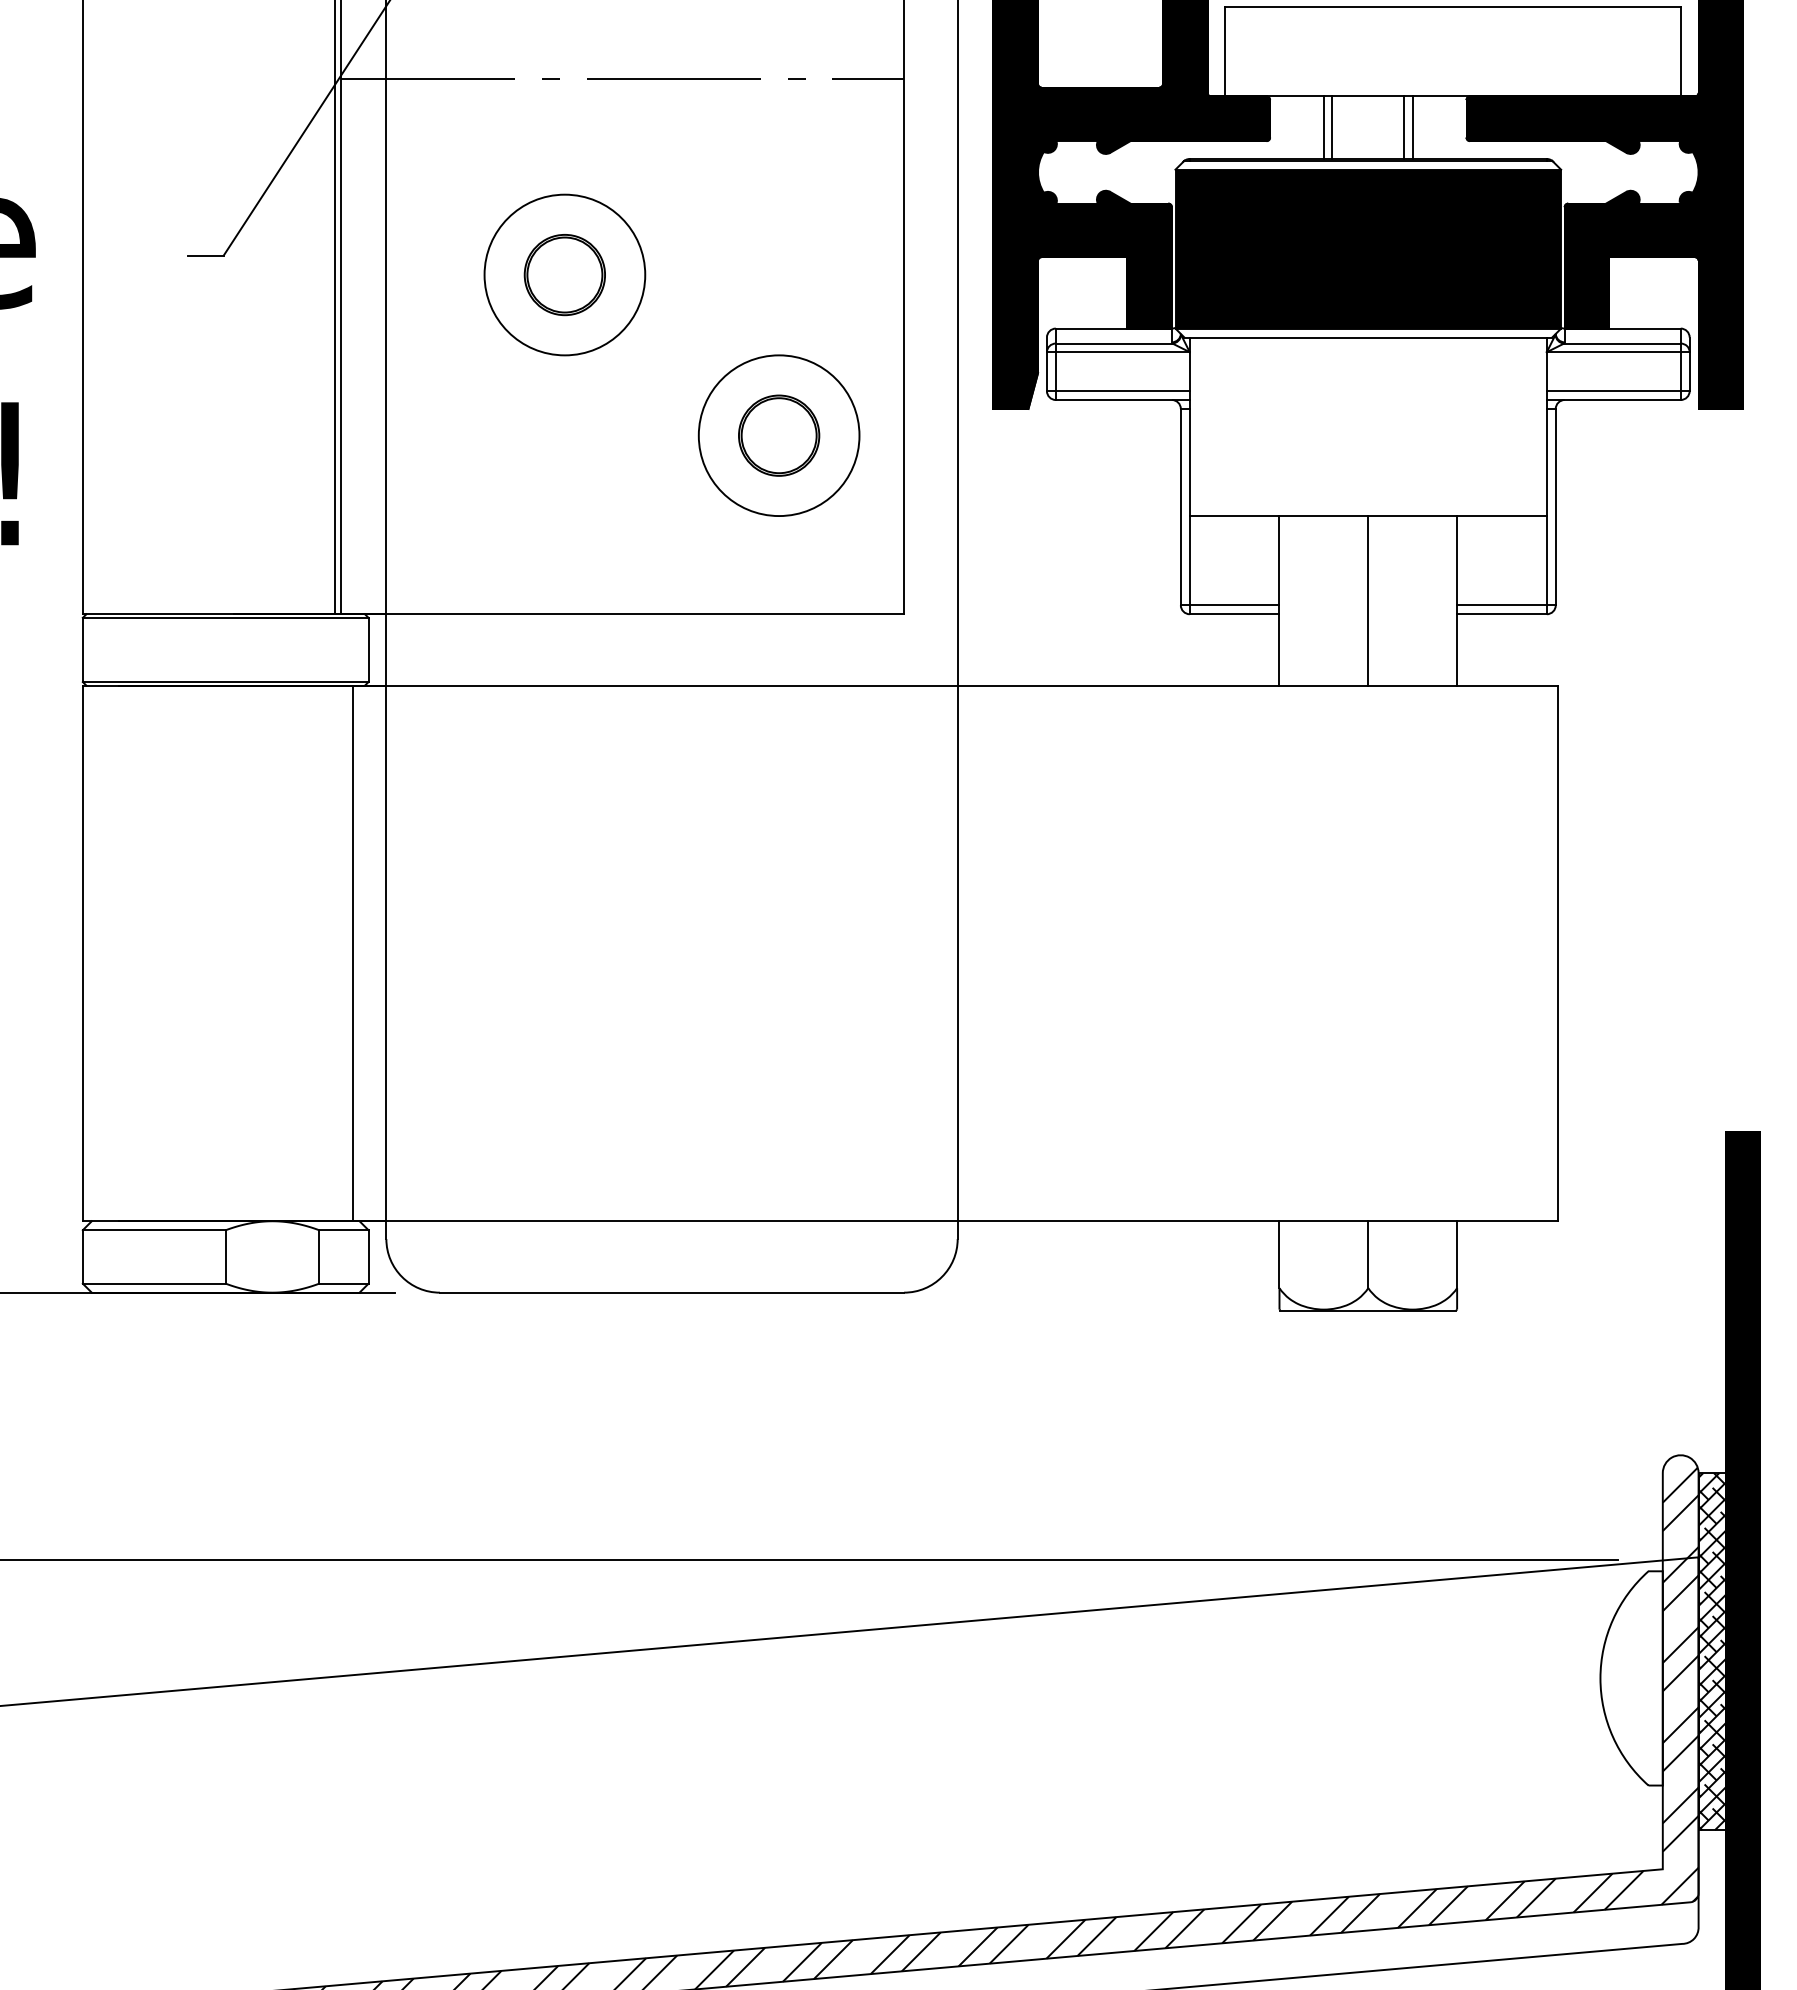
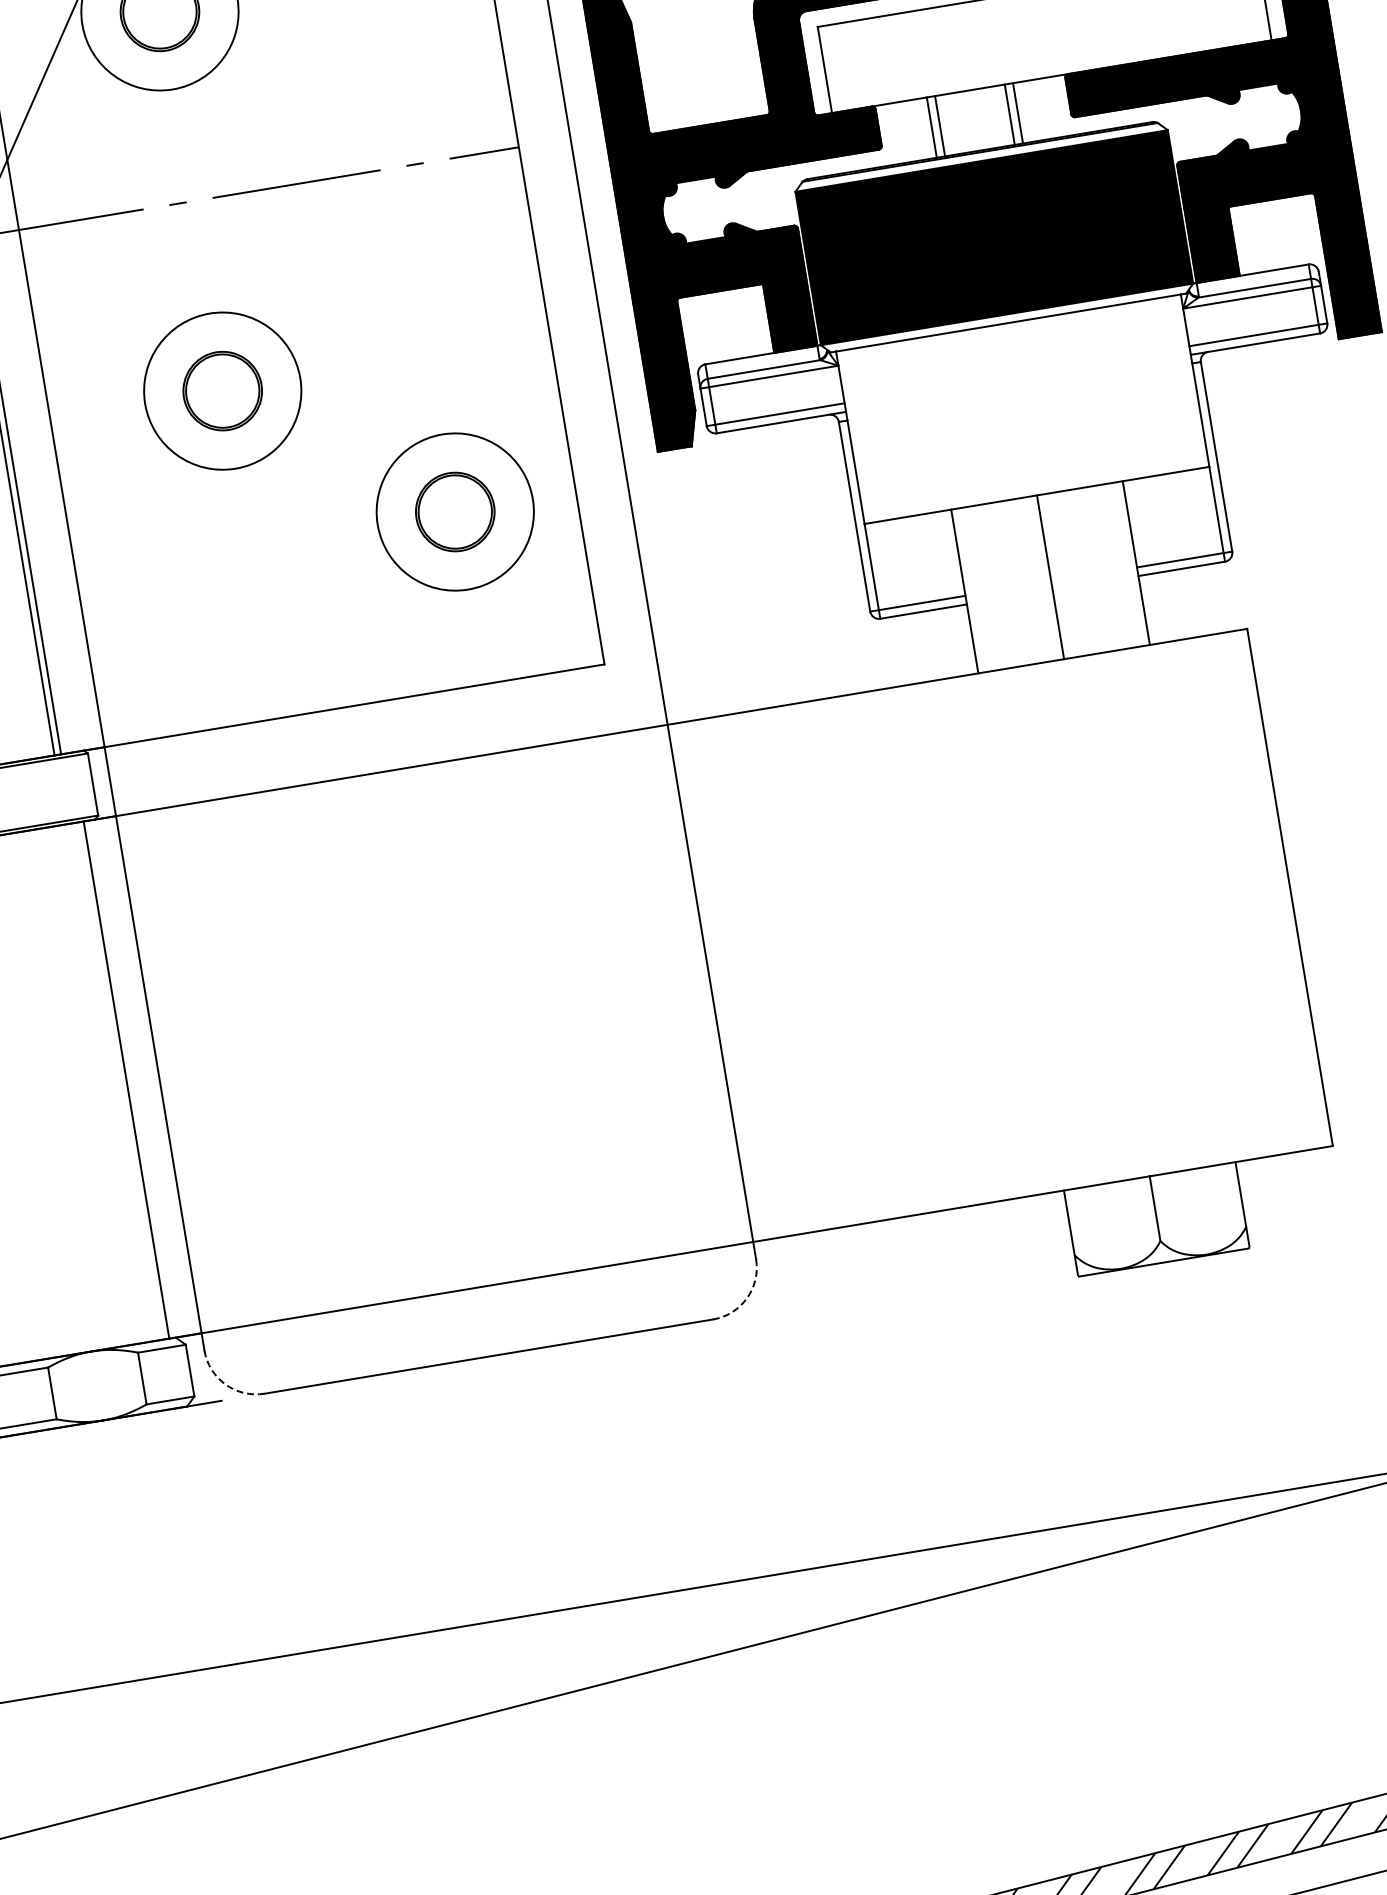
arc: (402, 1276) -> (226, 1384), solid -> dashed
arc: (941, 1276) -> (746, 1297), solid -> dashed

